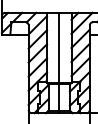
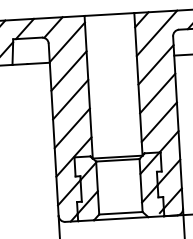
line: (59, 62) -> (115, 115), removed

